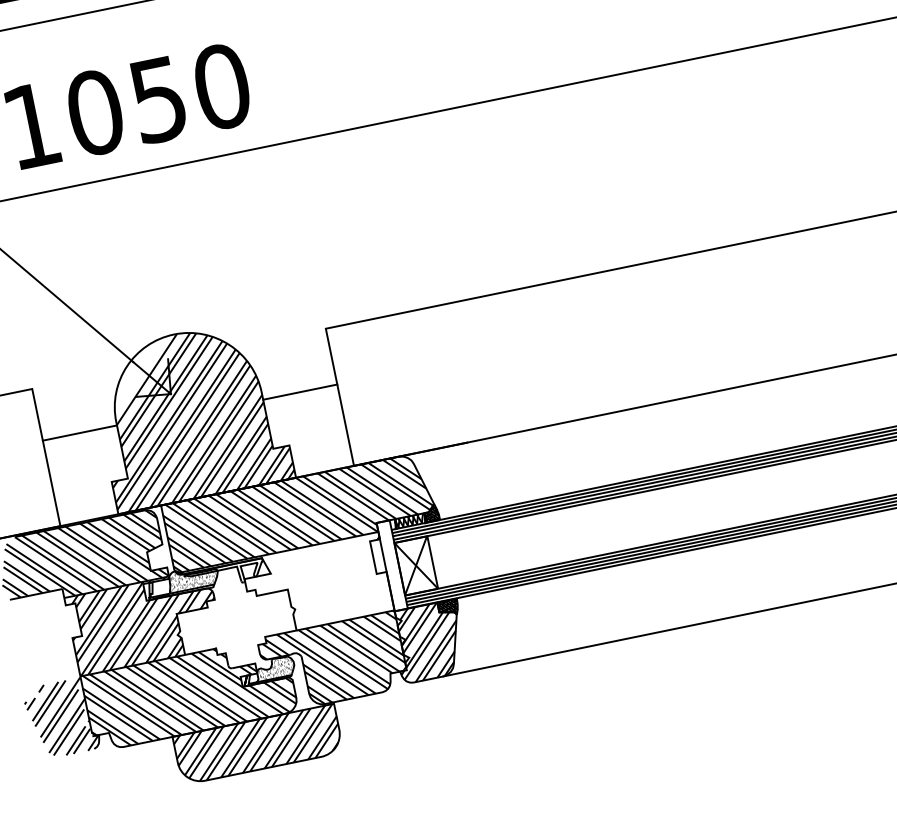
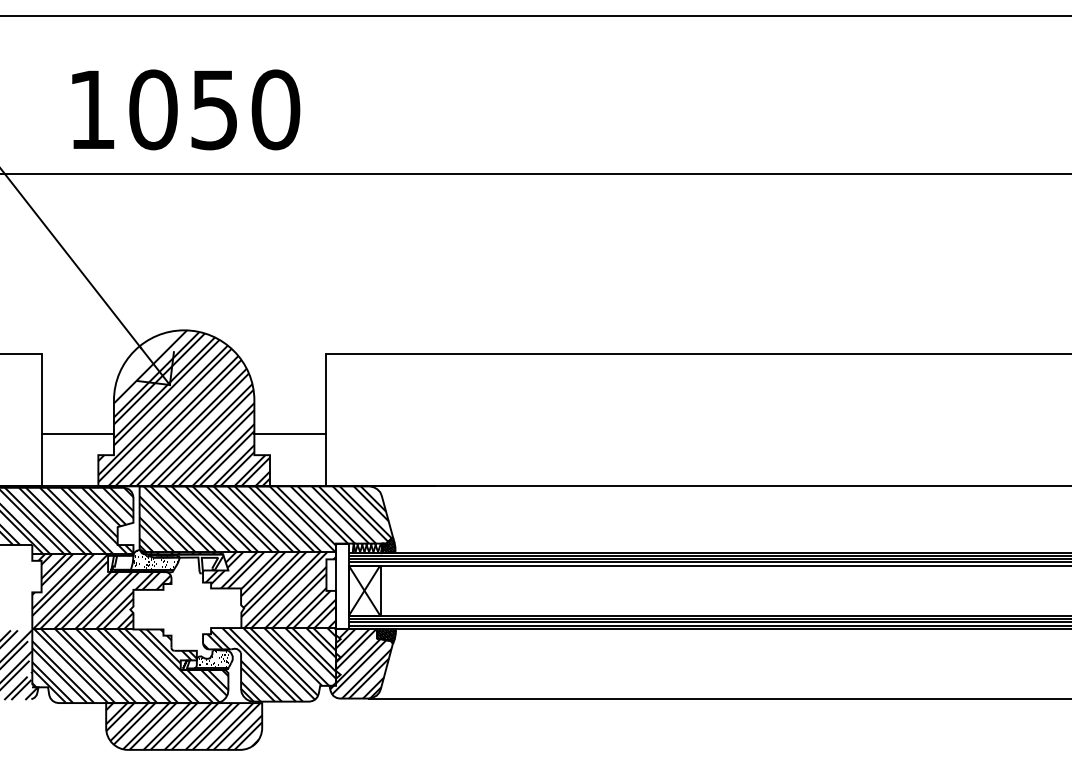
line: (299, 391) -> (289, 433), moved
line: (79, 432) -> (77, 433), moved
hatch: (290, 591) -> (243, 590), added

